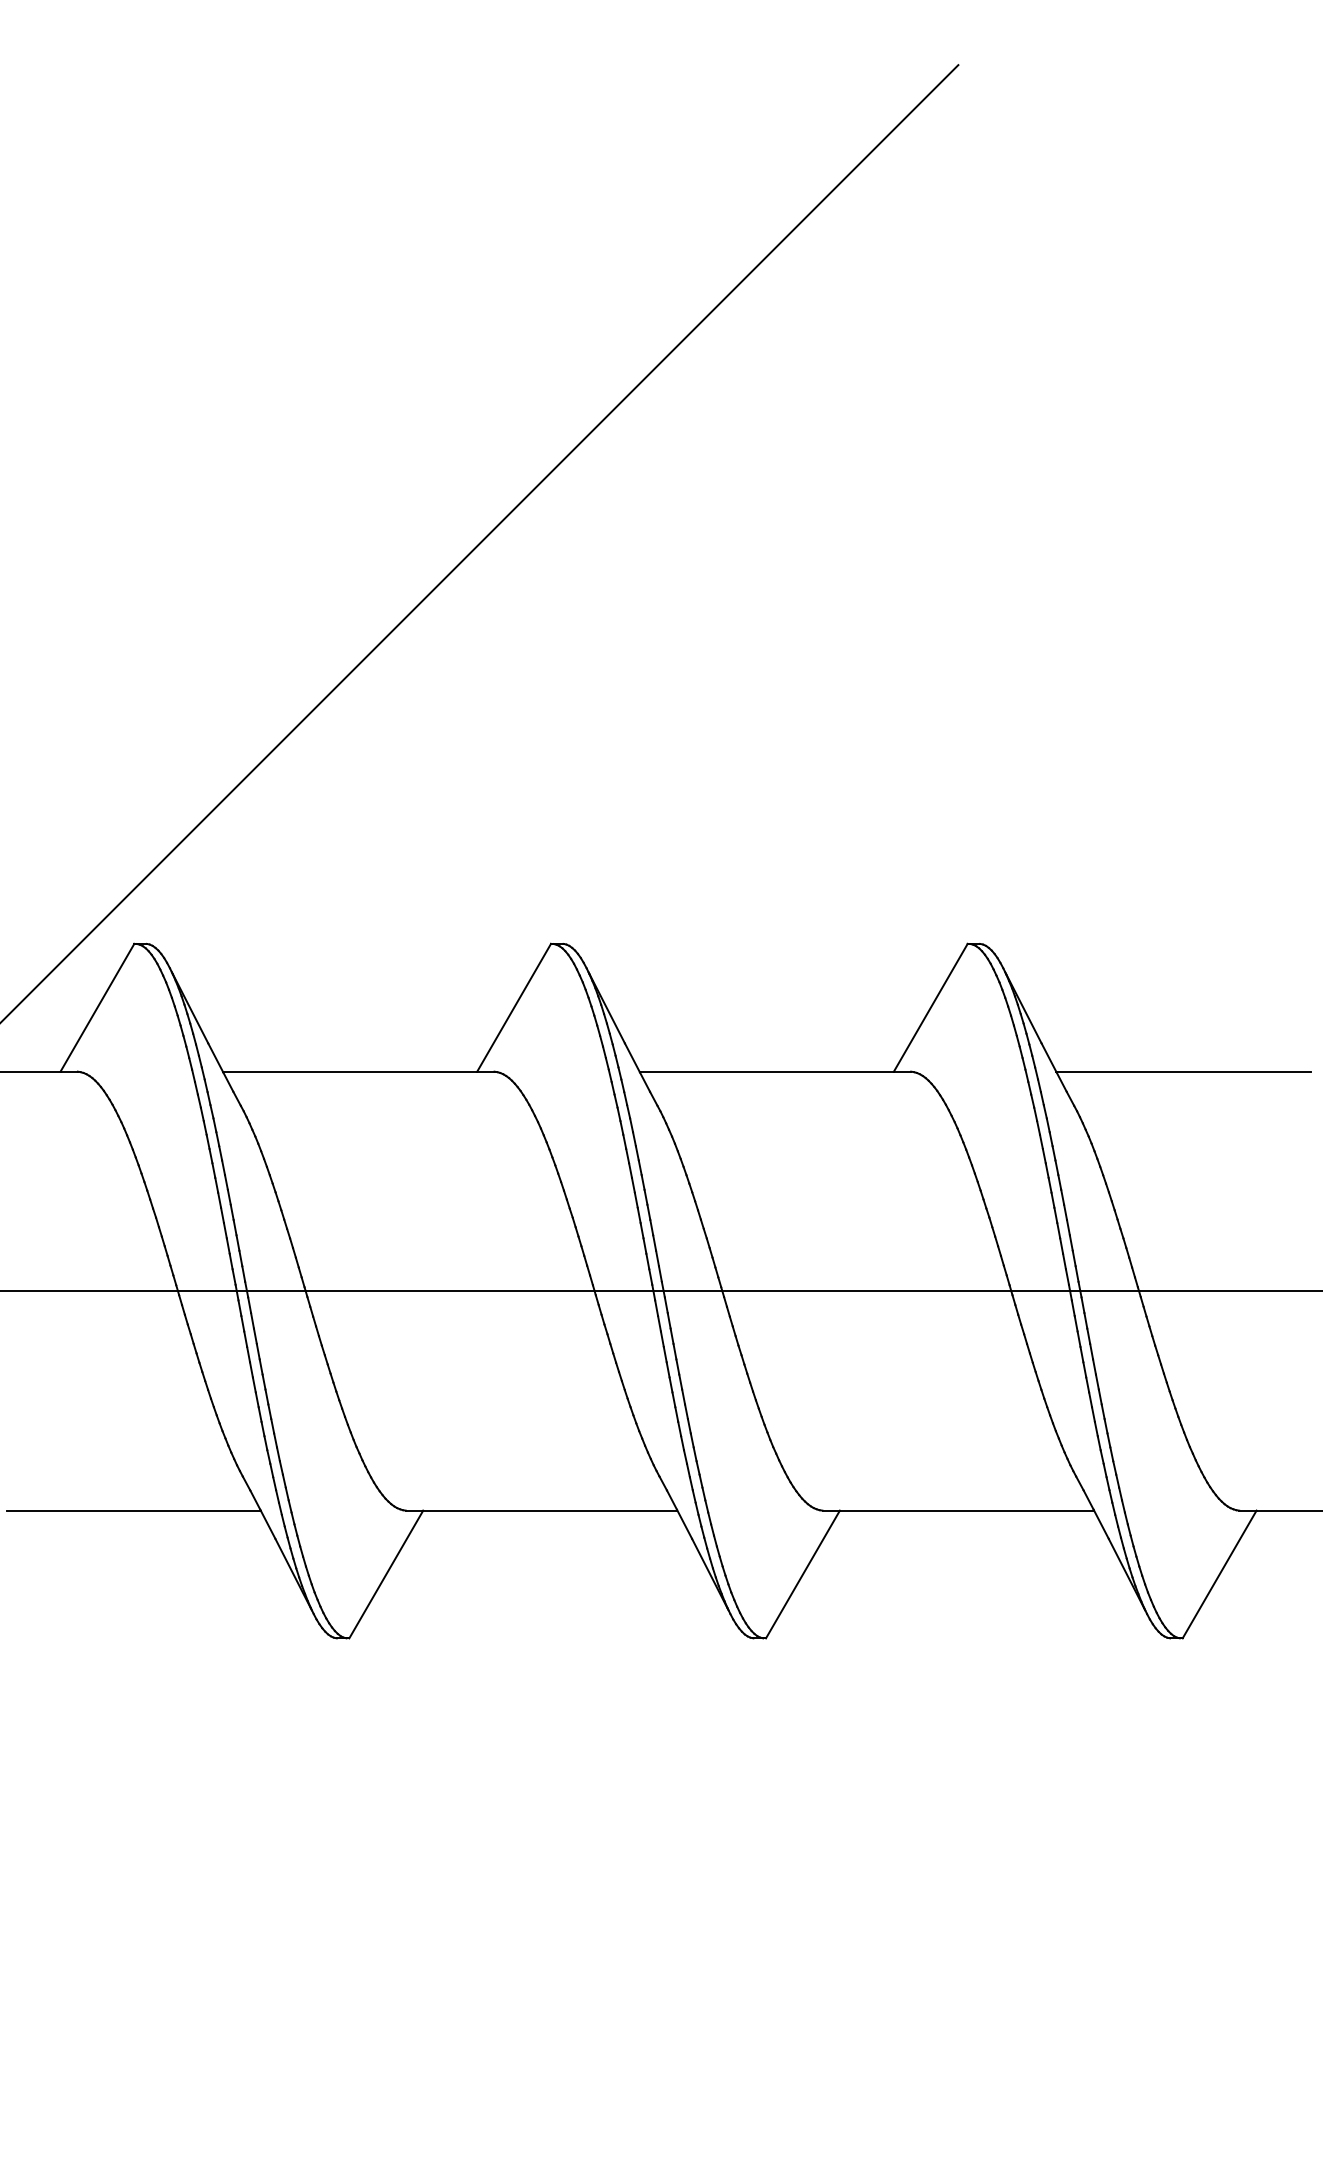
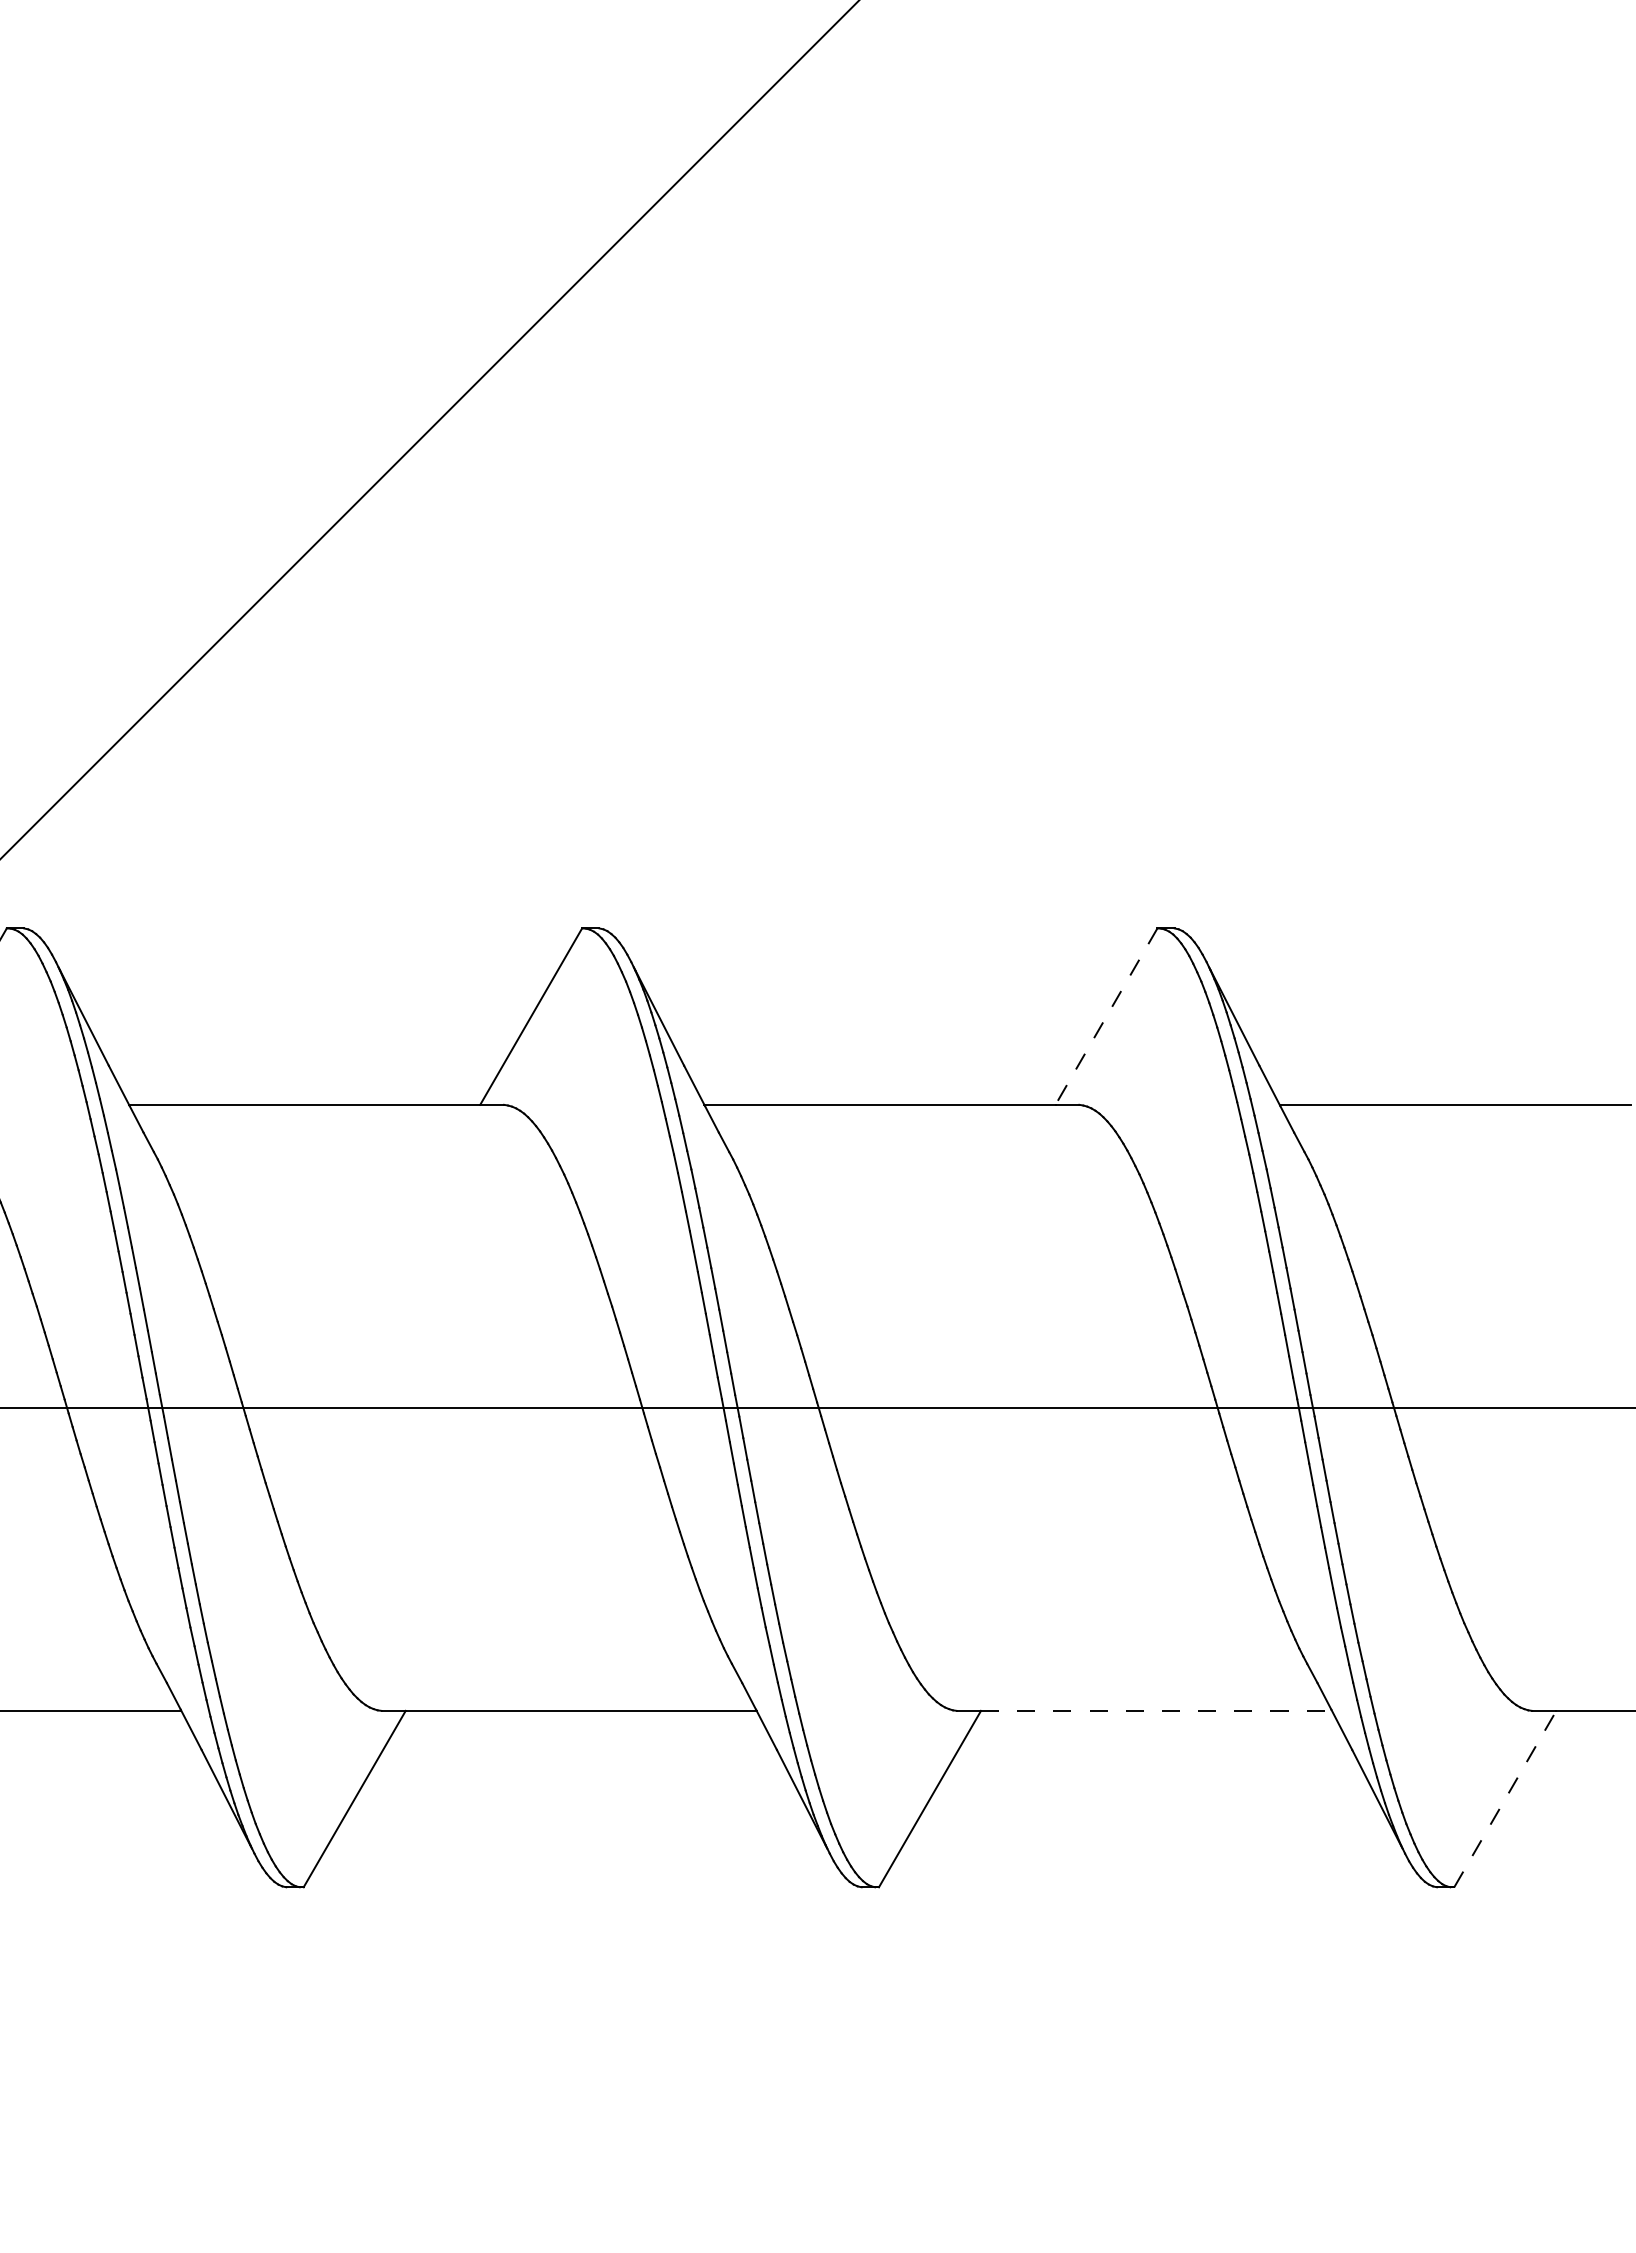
line: (930, 1007) -> (1106, 1016), solid -> dashed
line: (967, 1510) -> (1157, 1710), solid -> dashed
line: (1219, 1574) -> (1505, 1799), solid -> dashed

